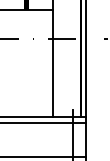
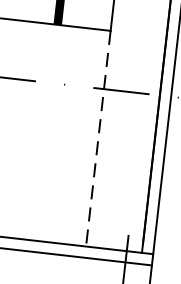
line: (52, 63) -> (97, 138), solid -> dashed

